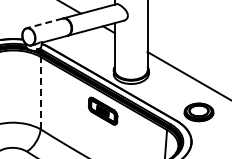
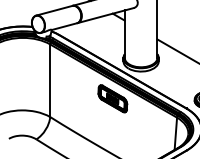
line: (44, 23) -> (54, 10), dashed -> solid
line: (40, 92) -> (50, 80), dashed -> solid

